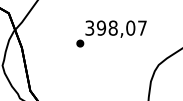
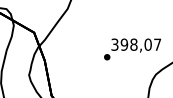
text: (111, 34) -> (132, 49), moved

